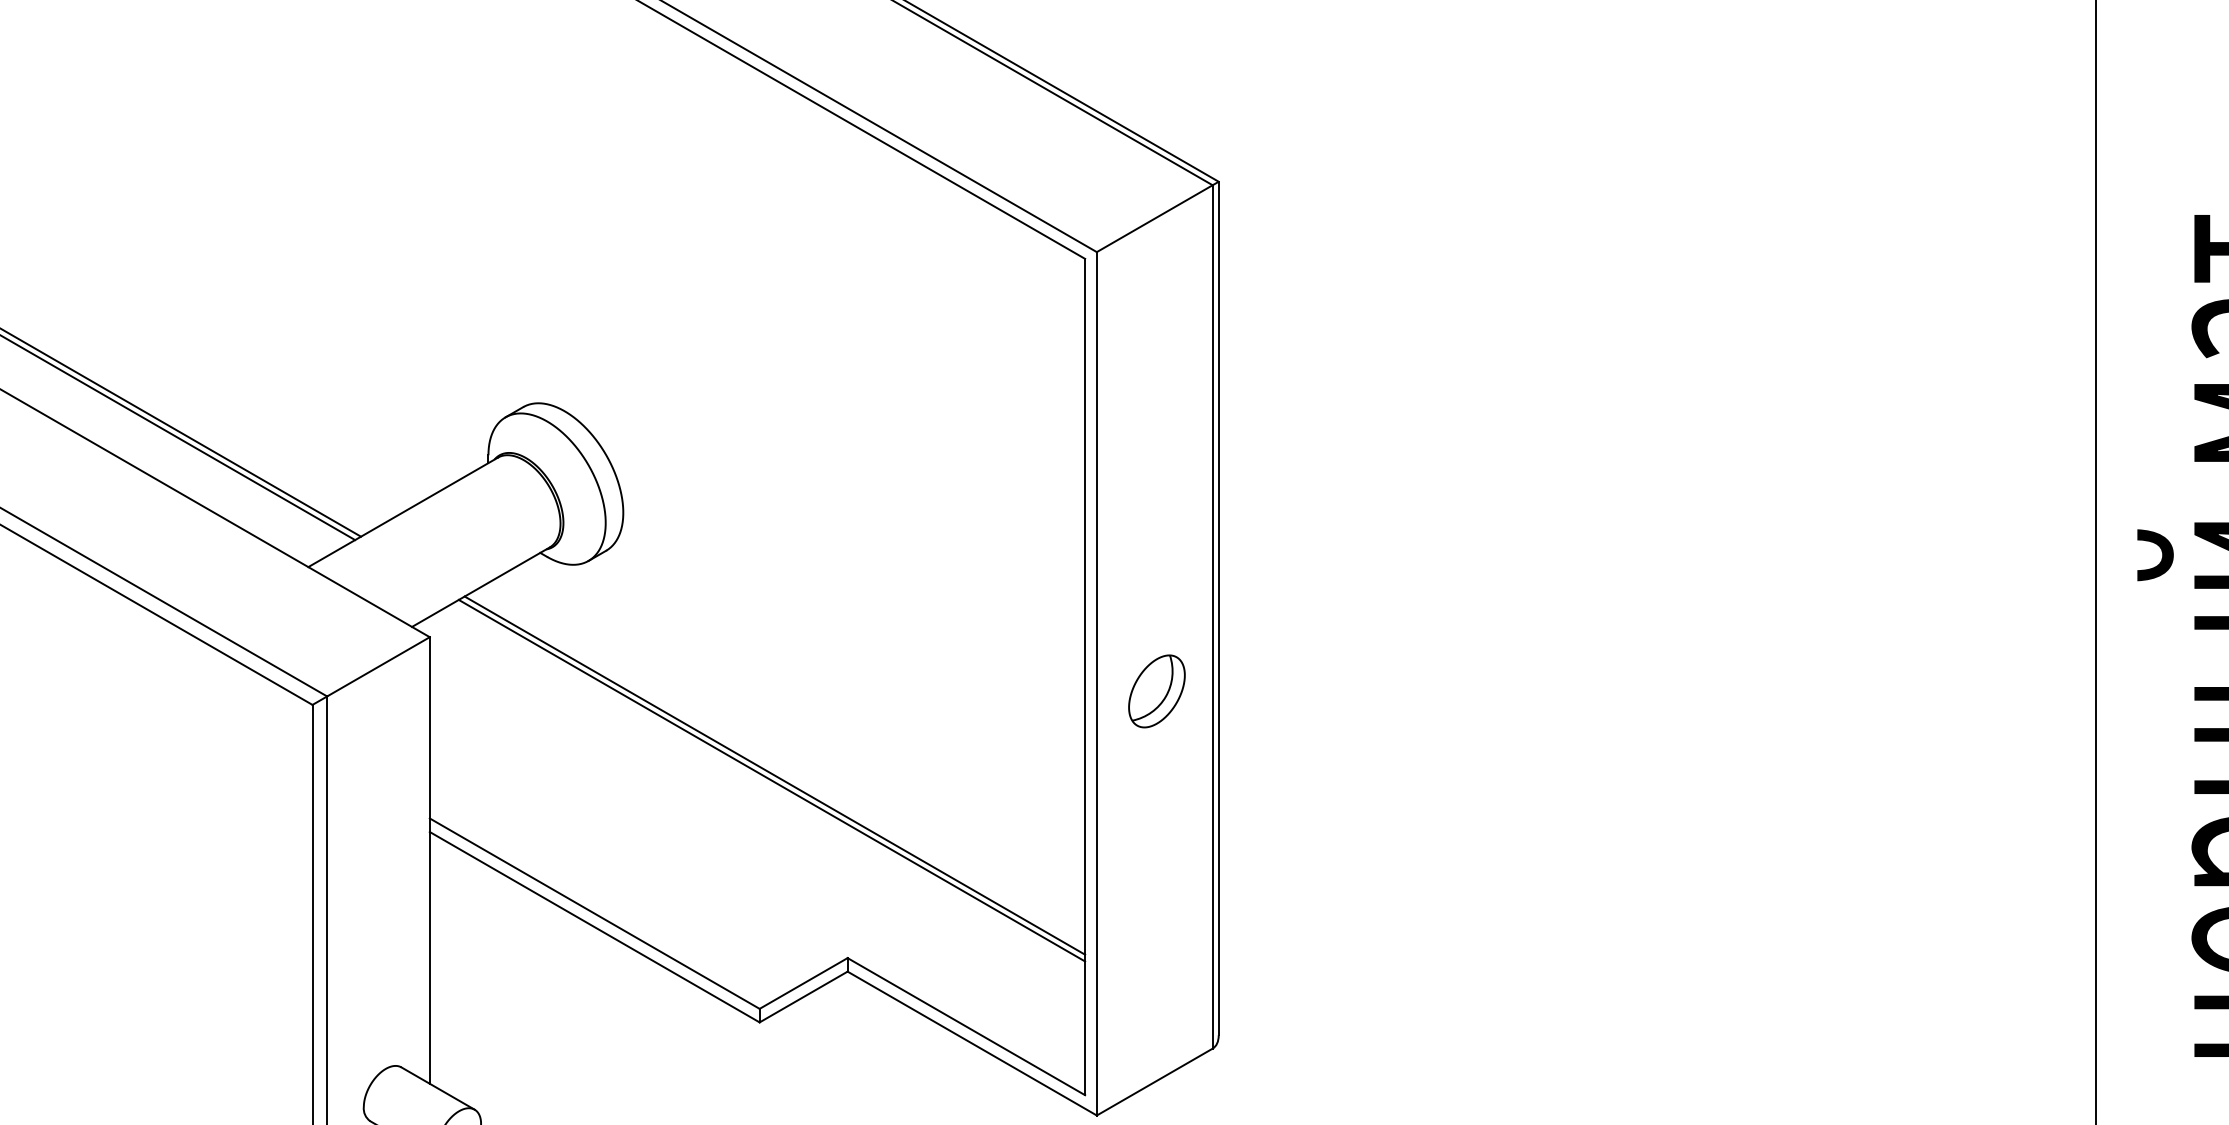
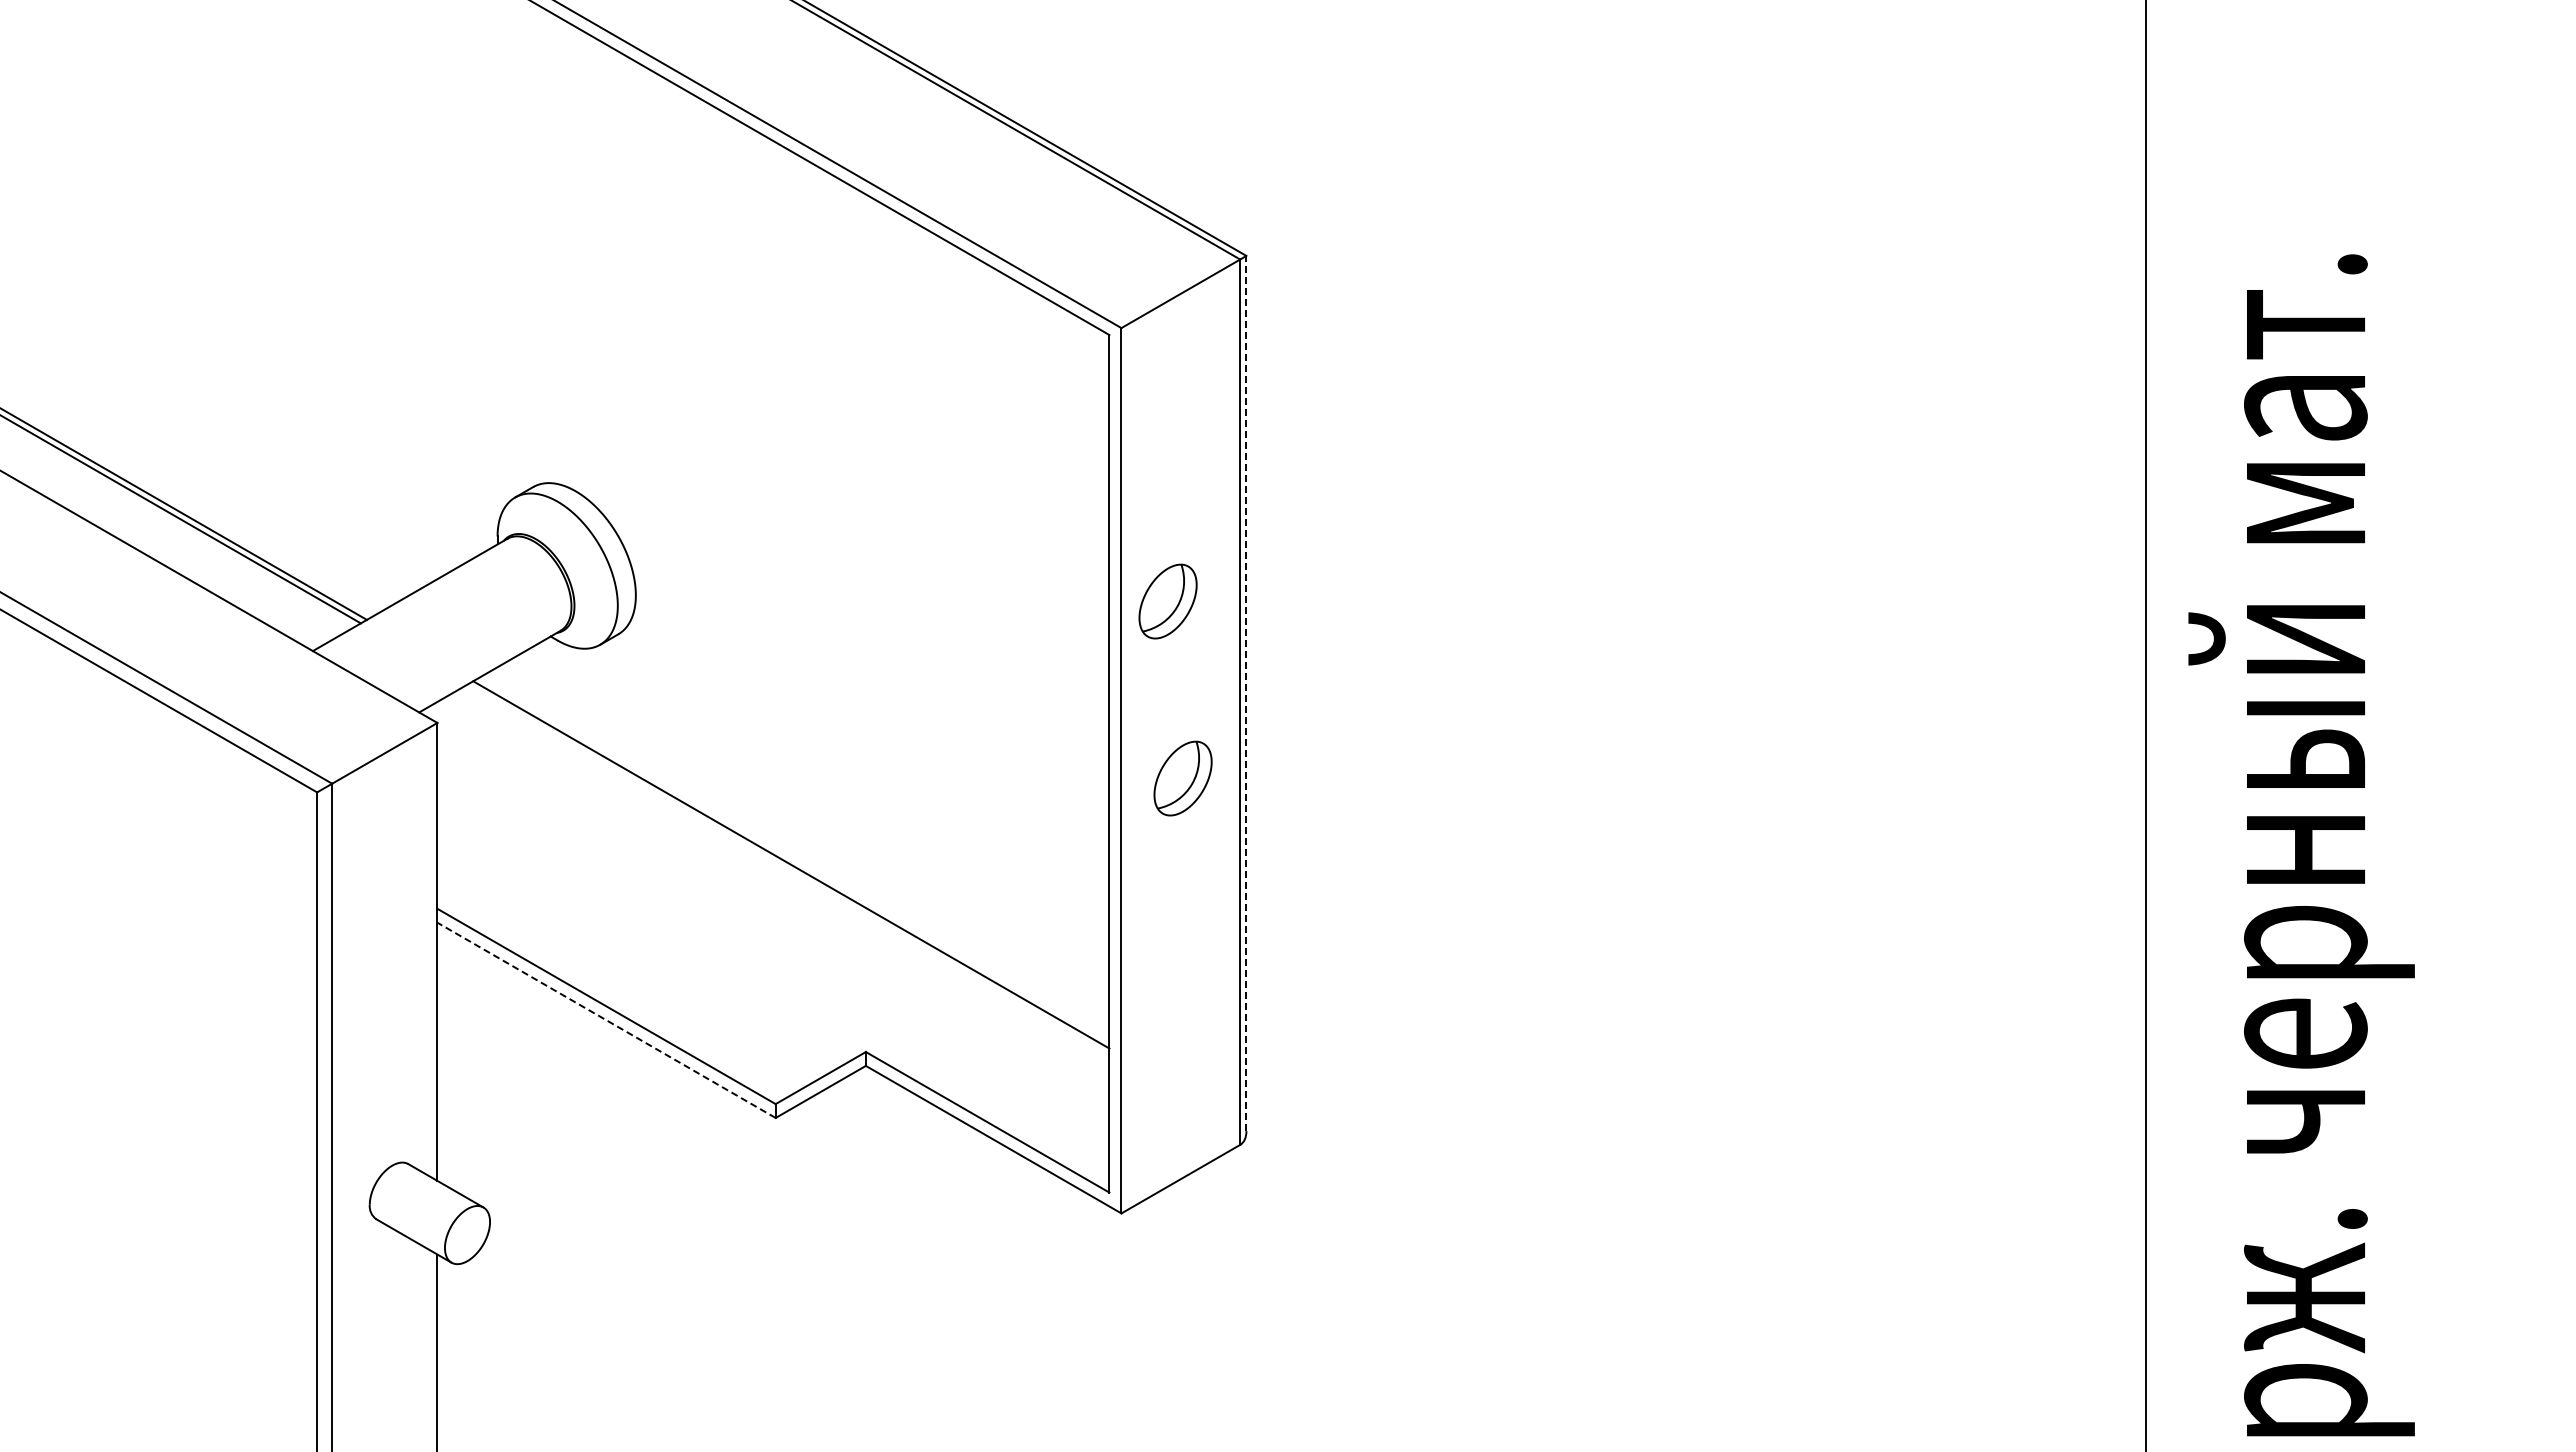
part: (1141, 518) -> (1167, 601), added
line: (1218, 608) -> (1246, 693), solid -> dashed
line: (772, 780) -> (788, 869), removed
line: (594, 927) -> (606, 1020), solid -> dashed

